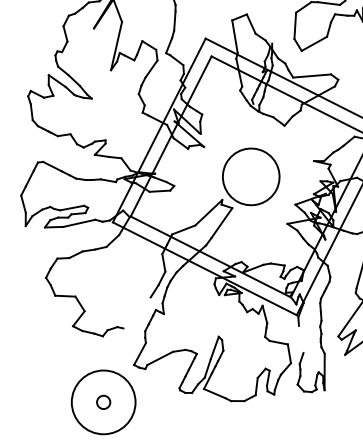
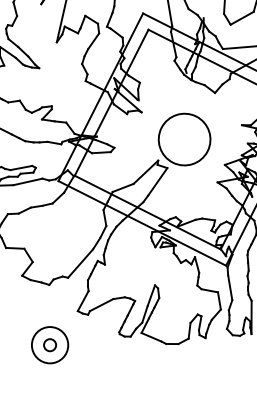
line: (136, 312) -> (80, 263), added
line: (300, 339) -> (229, 287), added
circle: (103, 402) -> (49, 345), size x0.62

